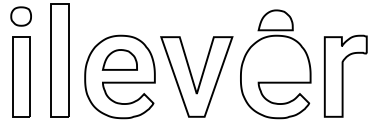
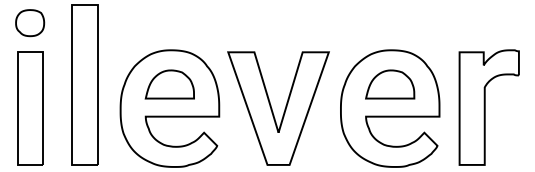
part: (275, 20) -> (390, 84), moved

